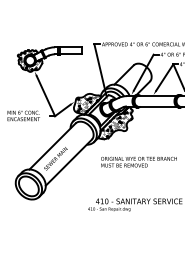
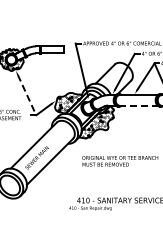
line: (46, 96) -> (27, 95), solid -> dashed
line: (157, 106) -> (138, 105), solid -> dashed

